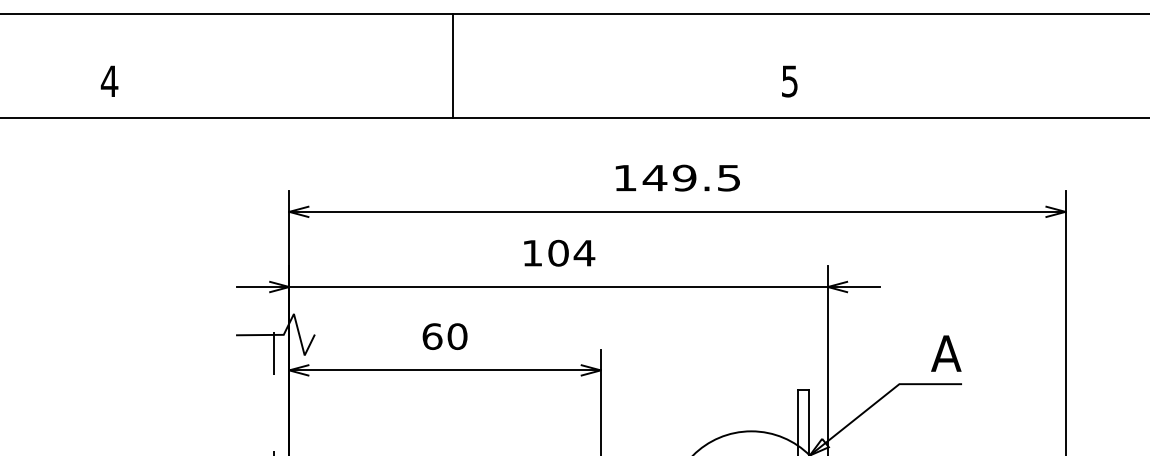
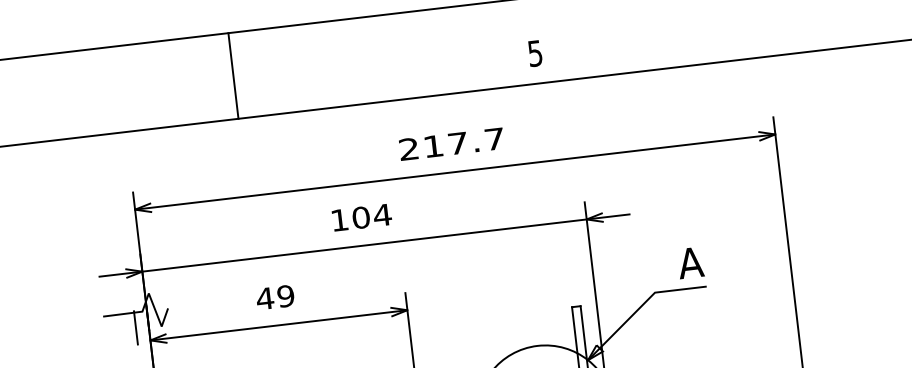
line: (452, 65) -> (233, 75), moved
text: (677, 177) -> (451, 143), 149.5 -> 217.7
text: (444, 336) -> (275, 297), 60 -> 49

